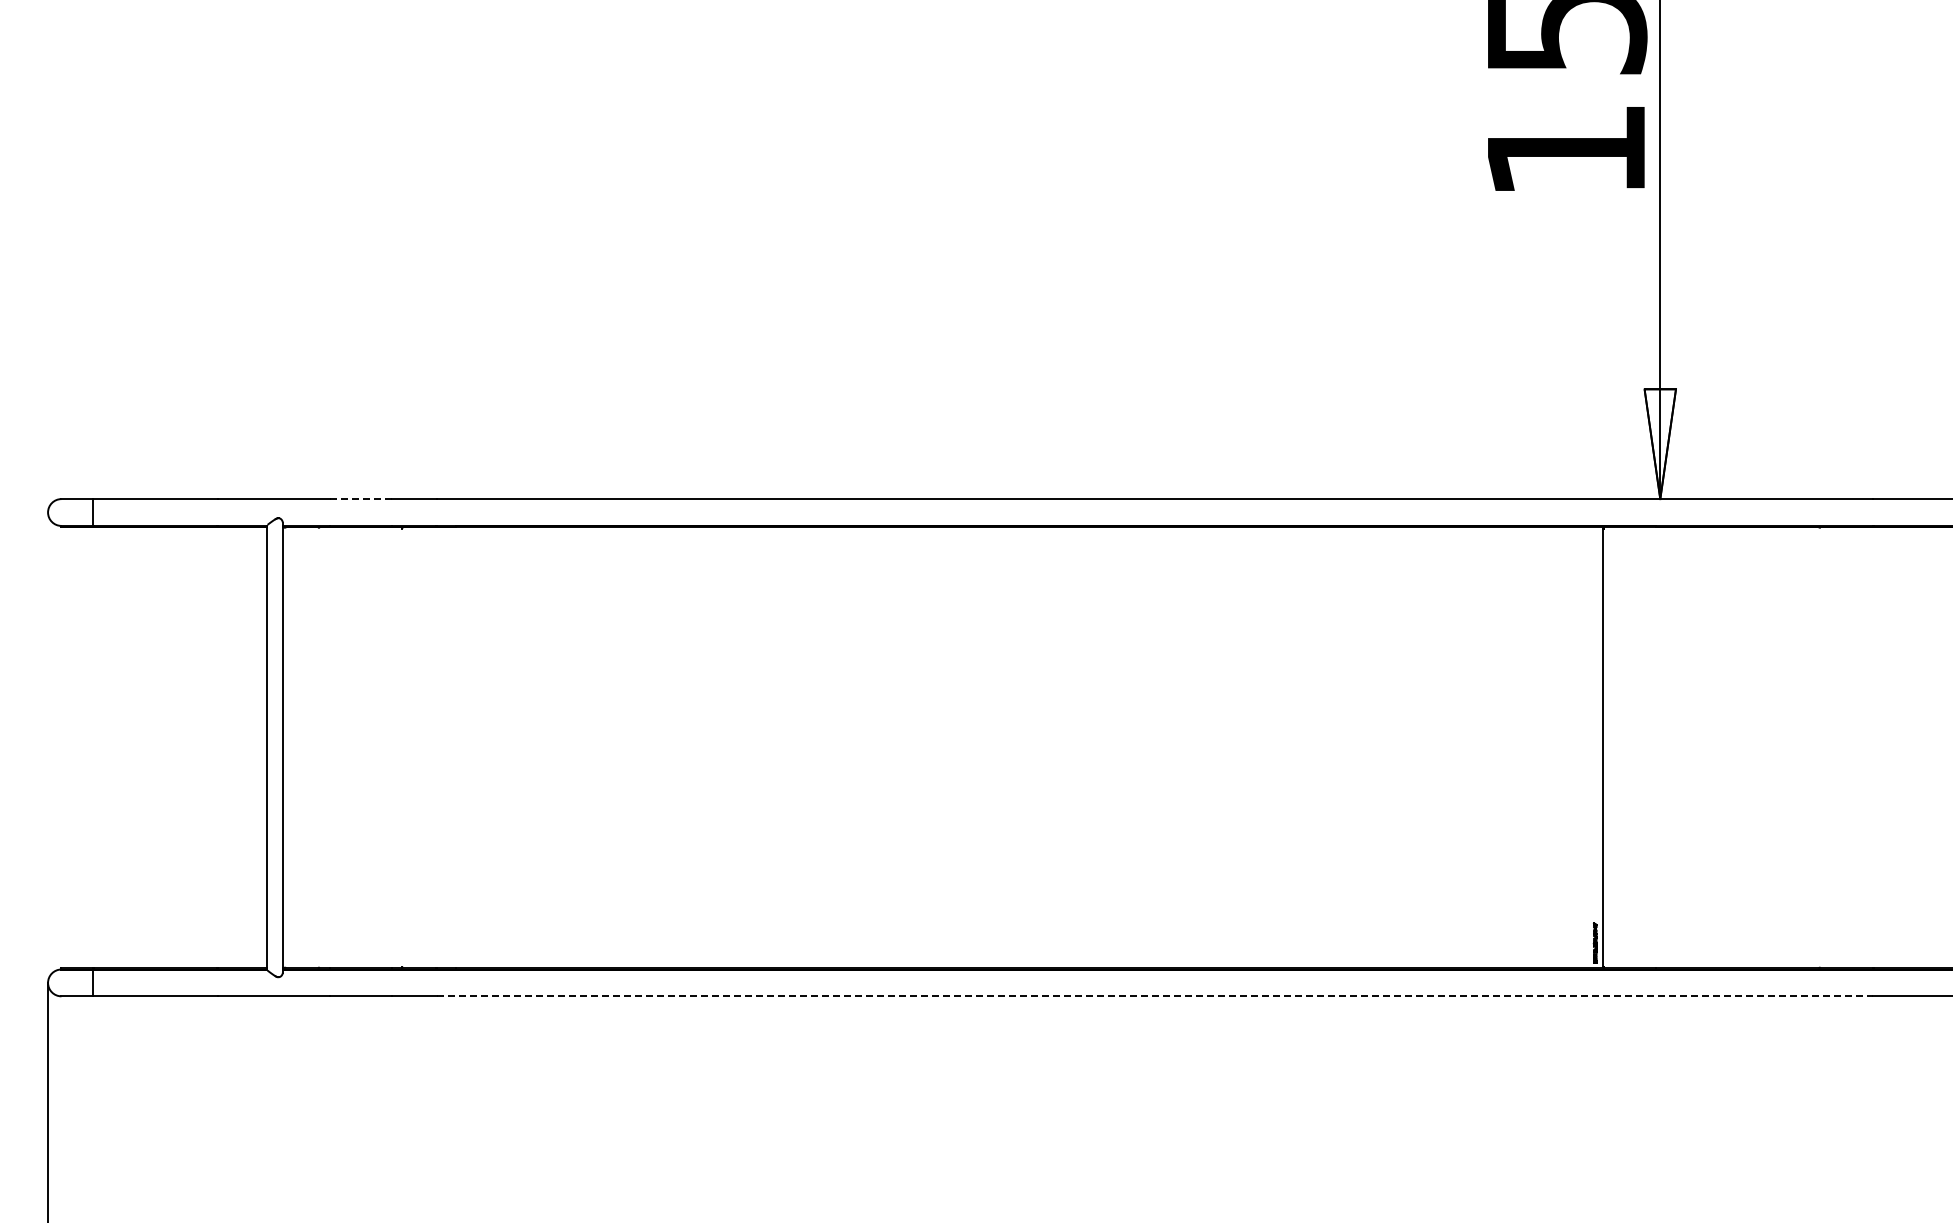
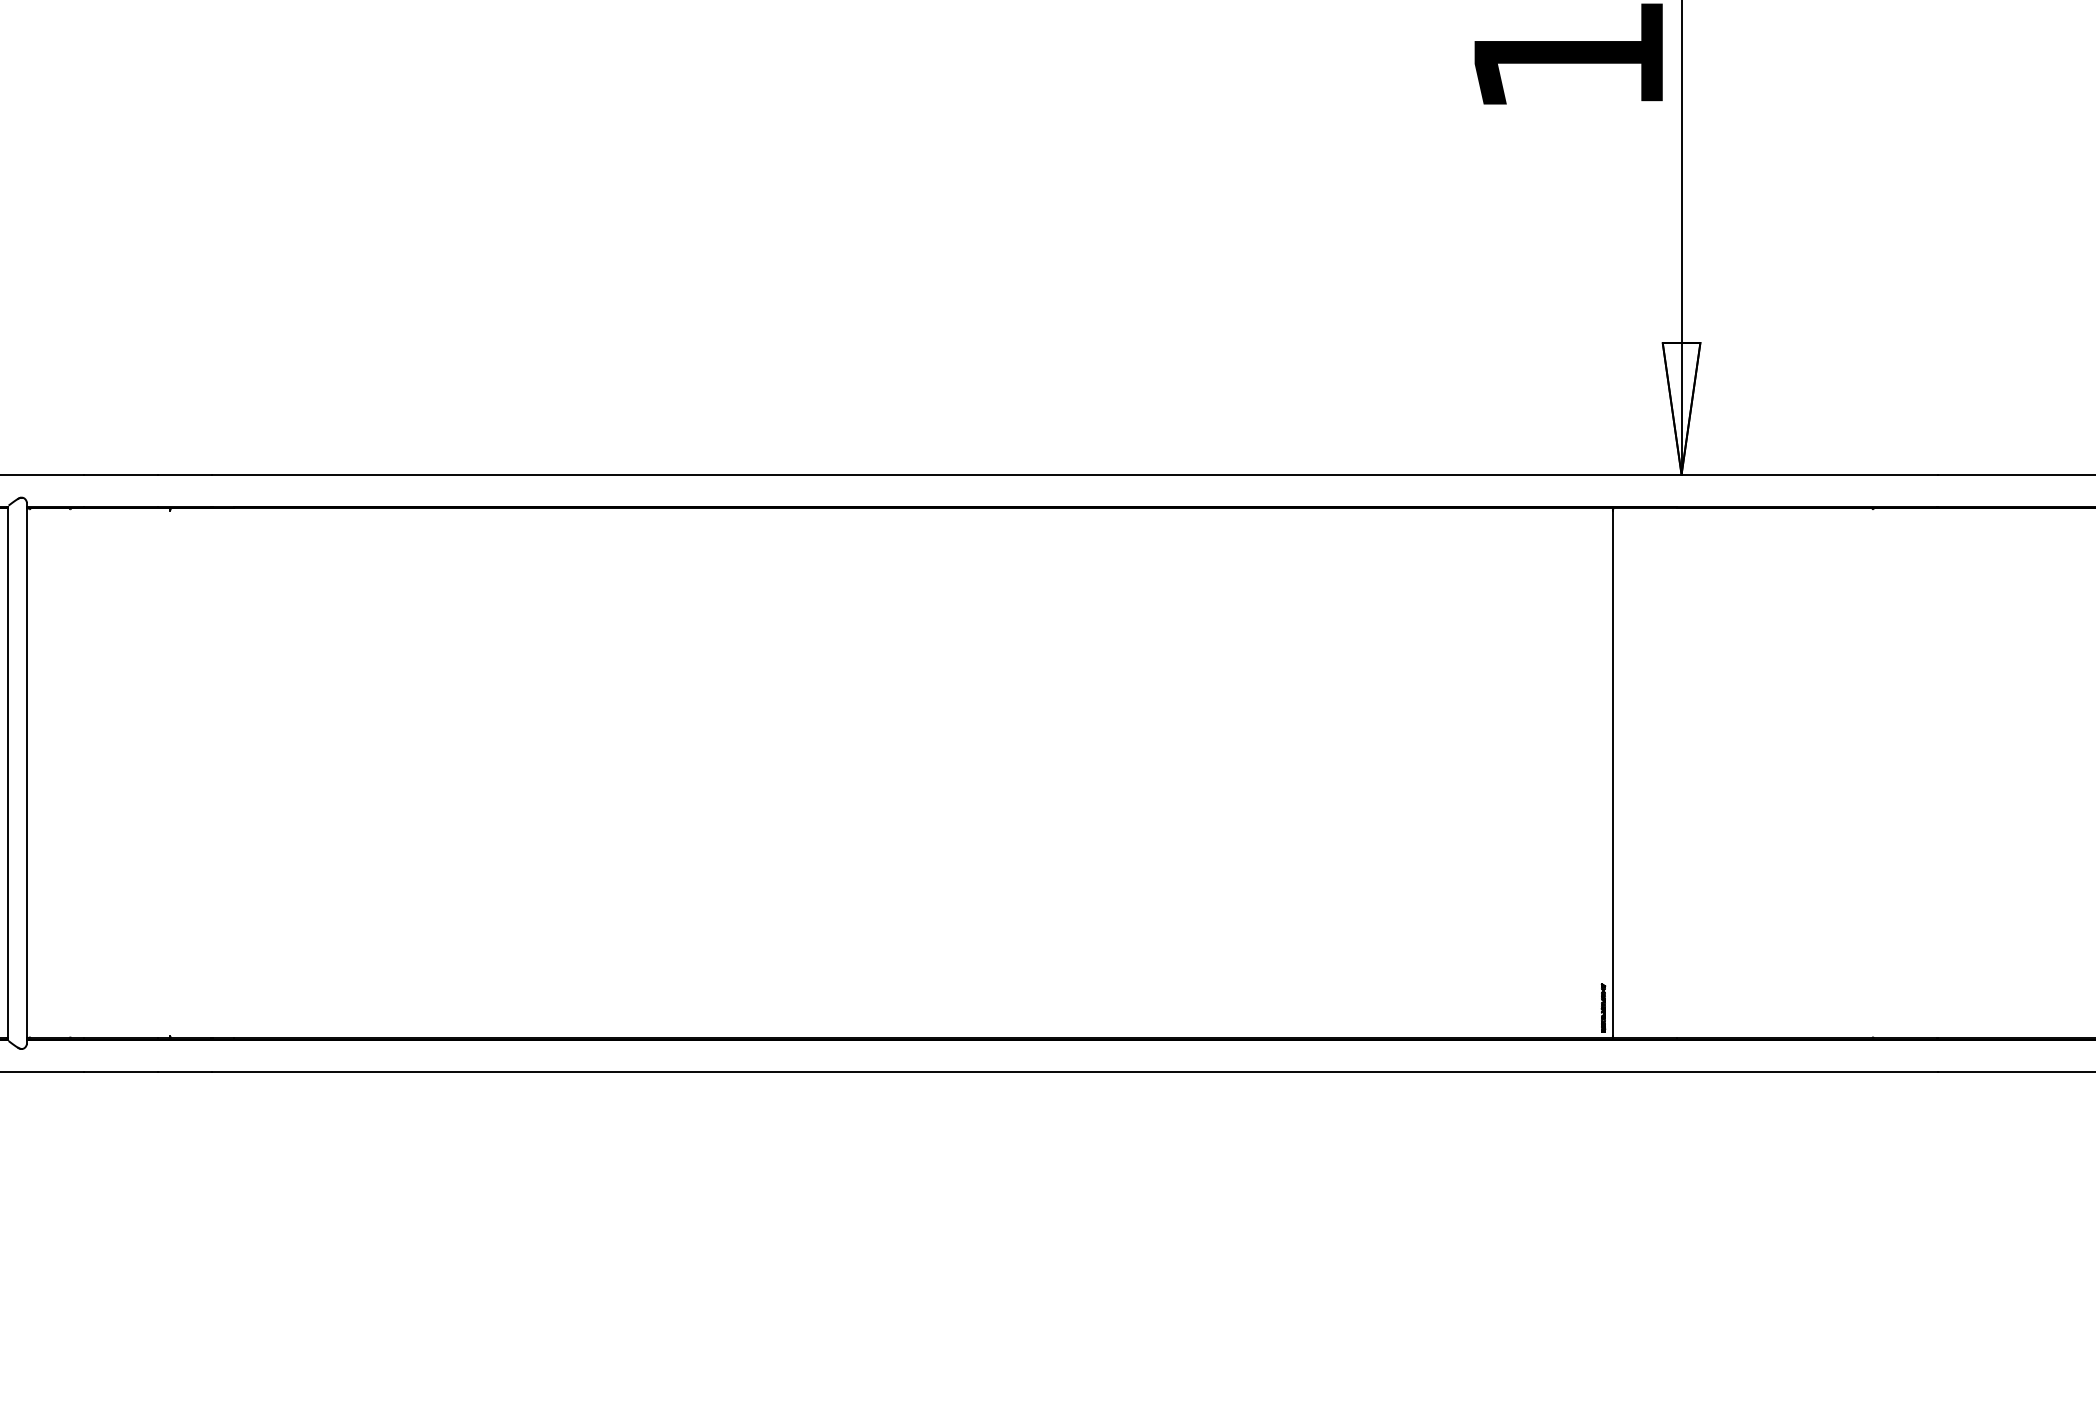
line: (361, 499) -> (121, 475), dashed -> solid
line: (1155, 996) -> (1075, 1072), dashed -> solid

